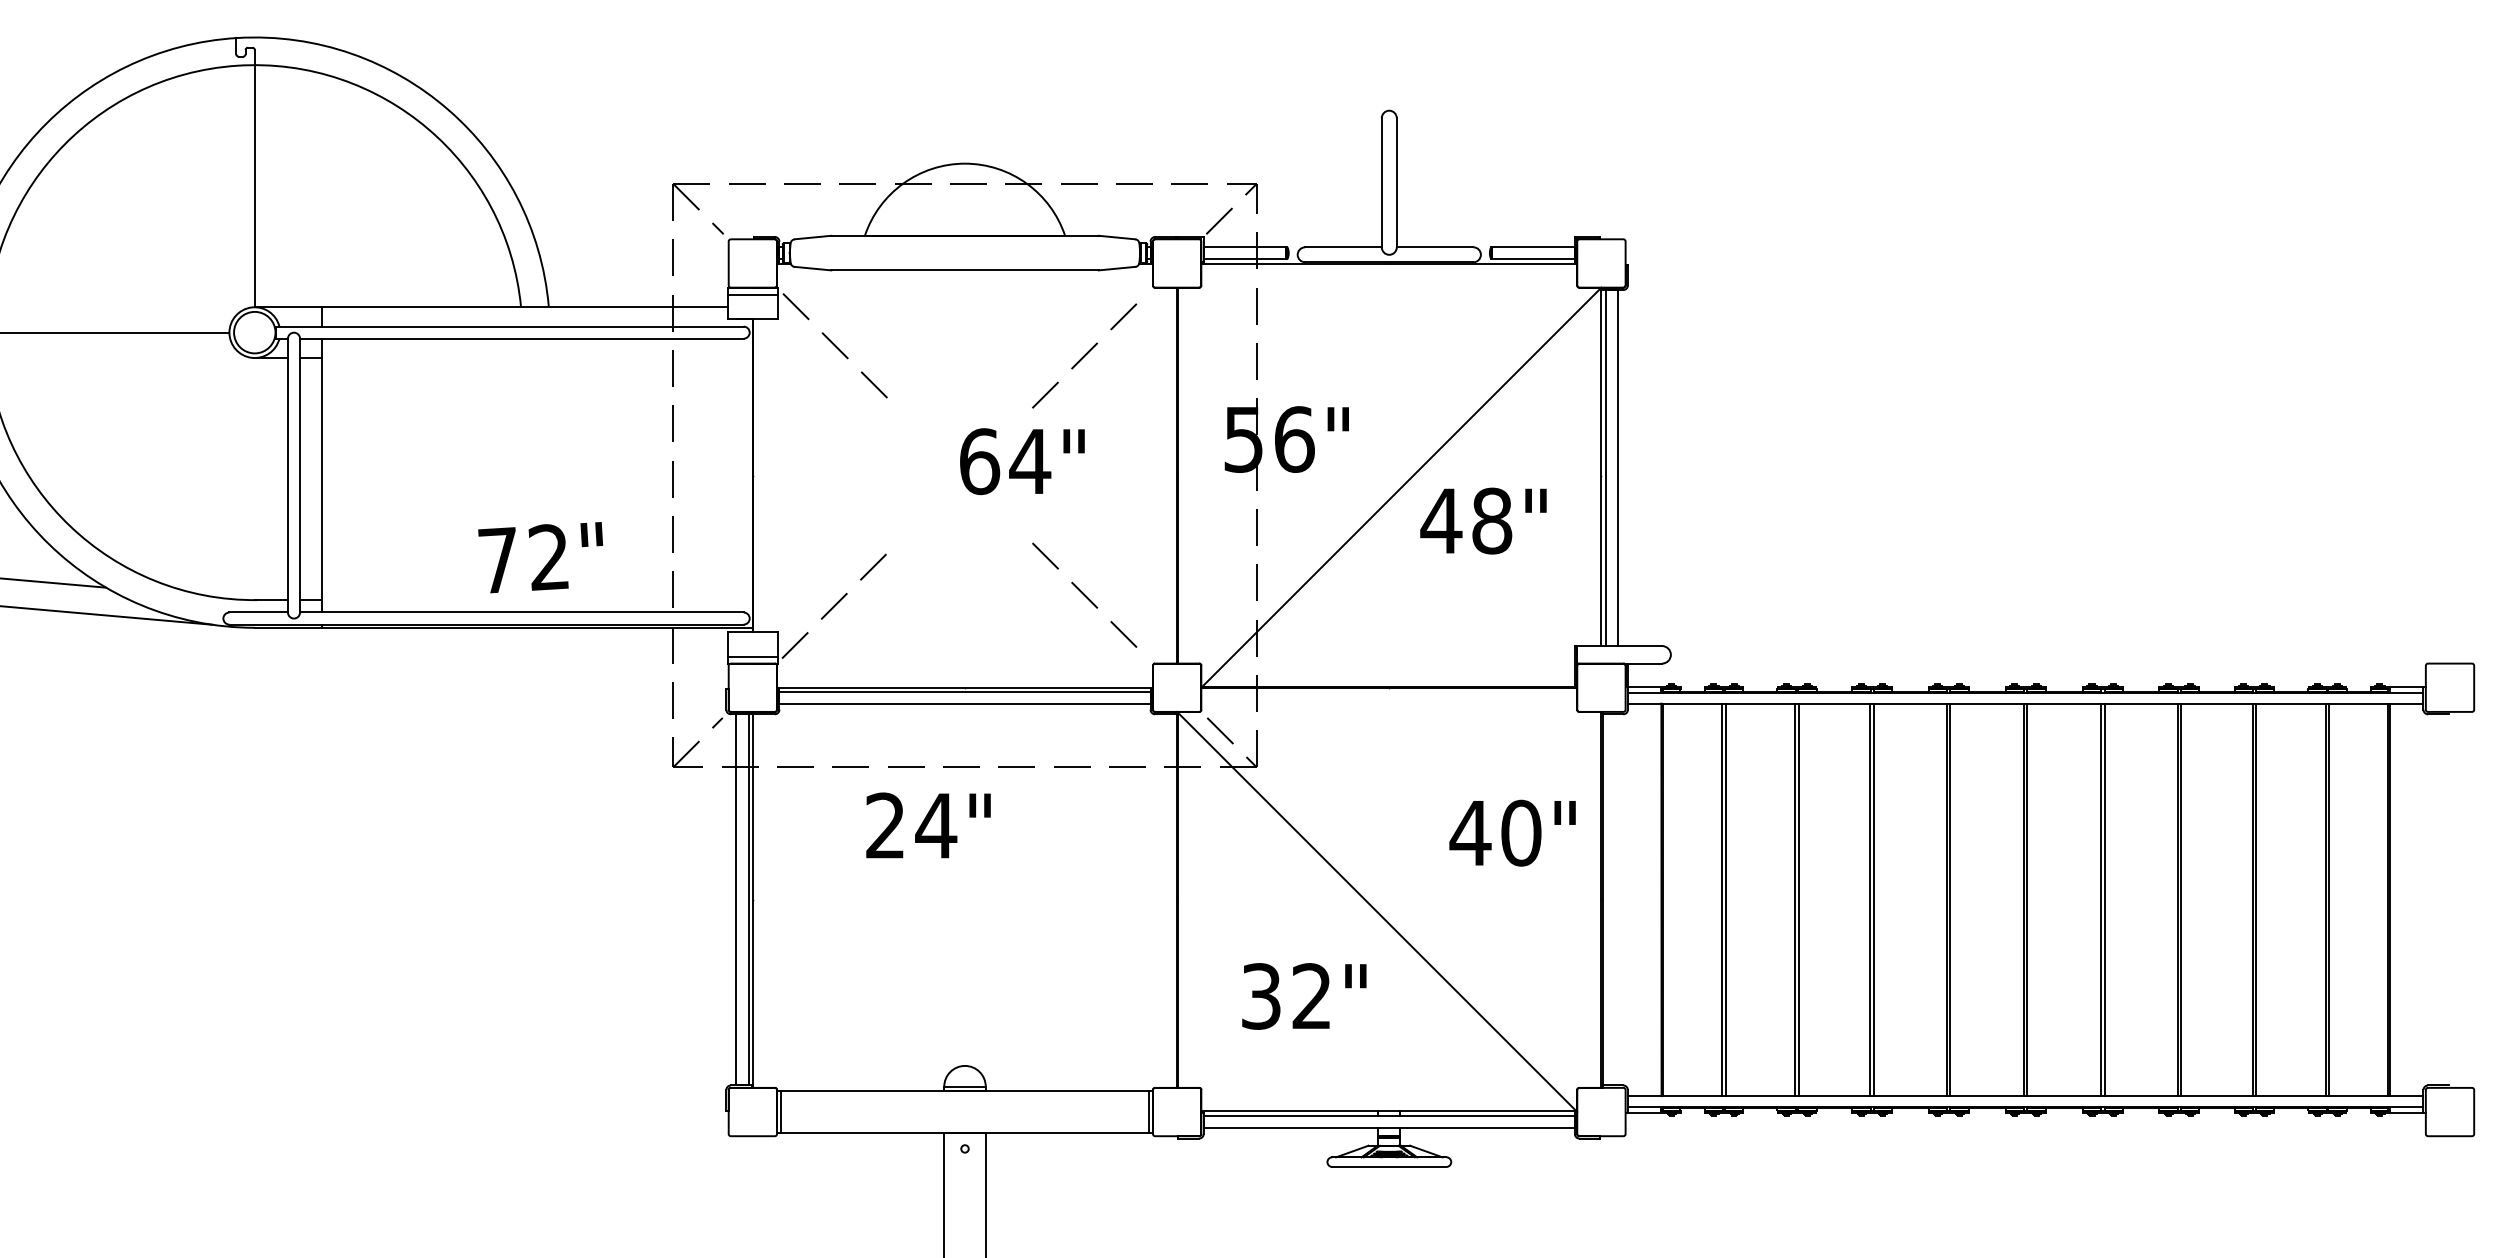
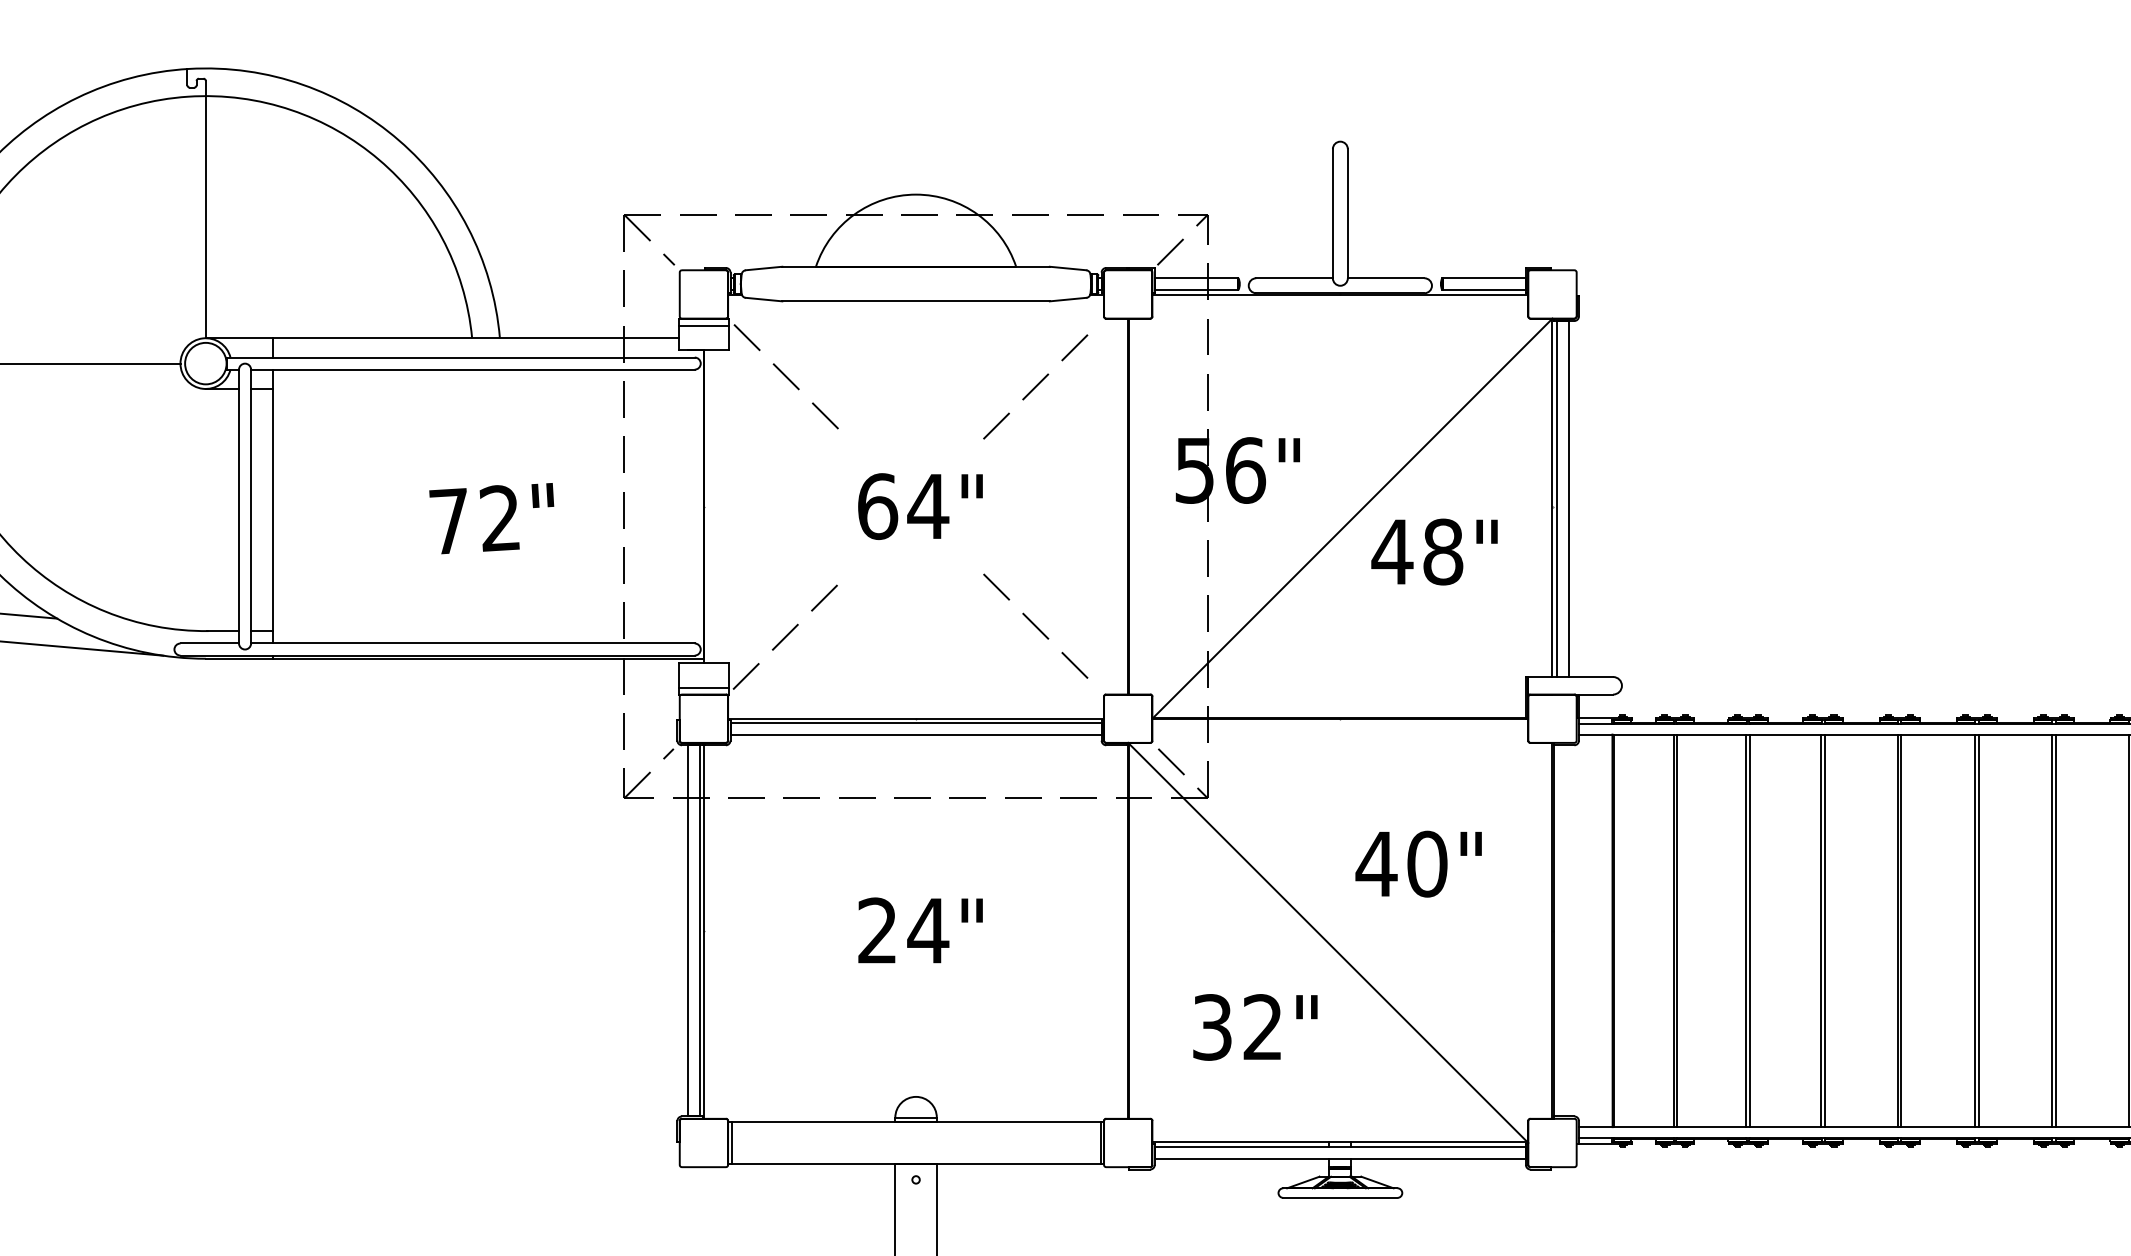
text: (1022, 461) -> (920, 506), moved
text: (540, 557) -> (491, 518), moved
text: (928, 825) -> (920, 930), moved
text: (1512, 832) -> (1418, 863), moved

